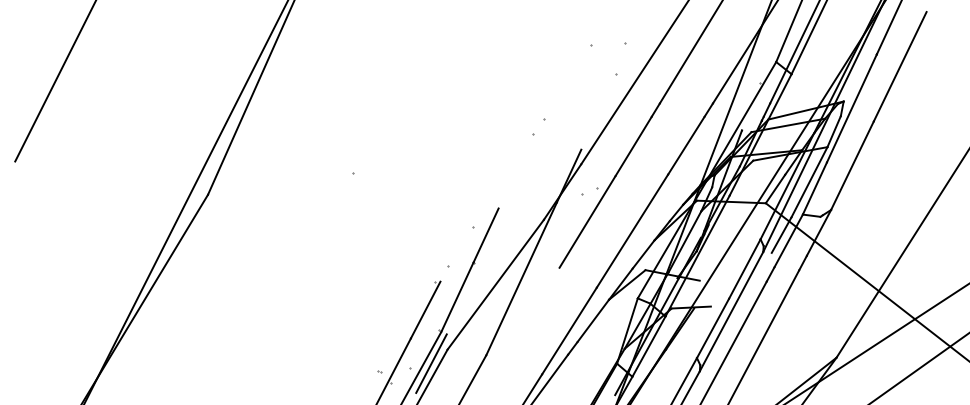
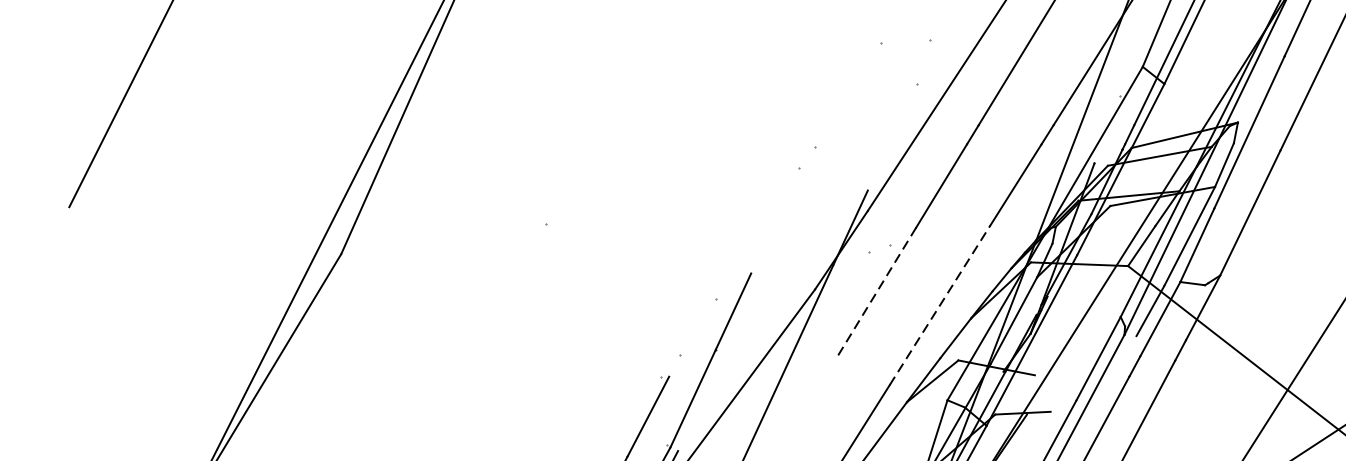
line: (587, 221) -> (876, 291), solid -> dashed
line: (632, 231) -> (940, 305), solid -> dashed

